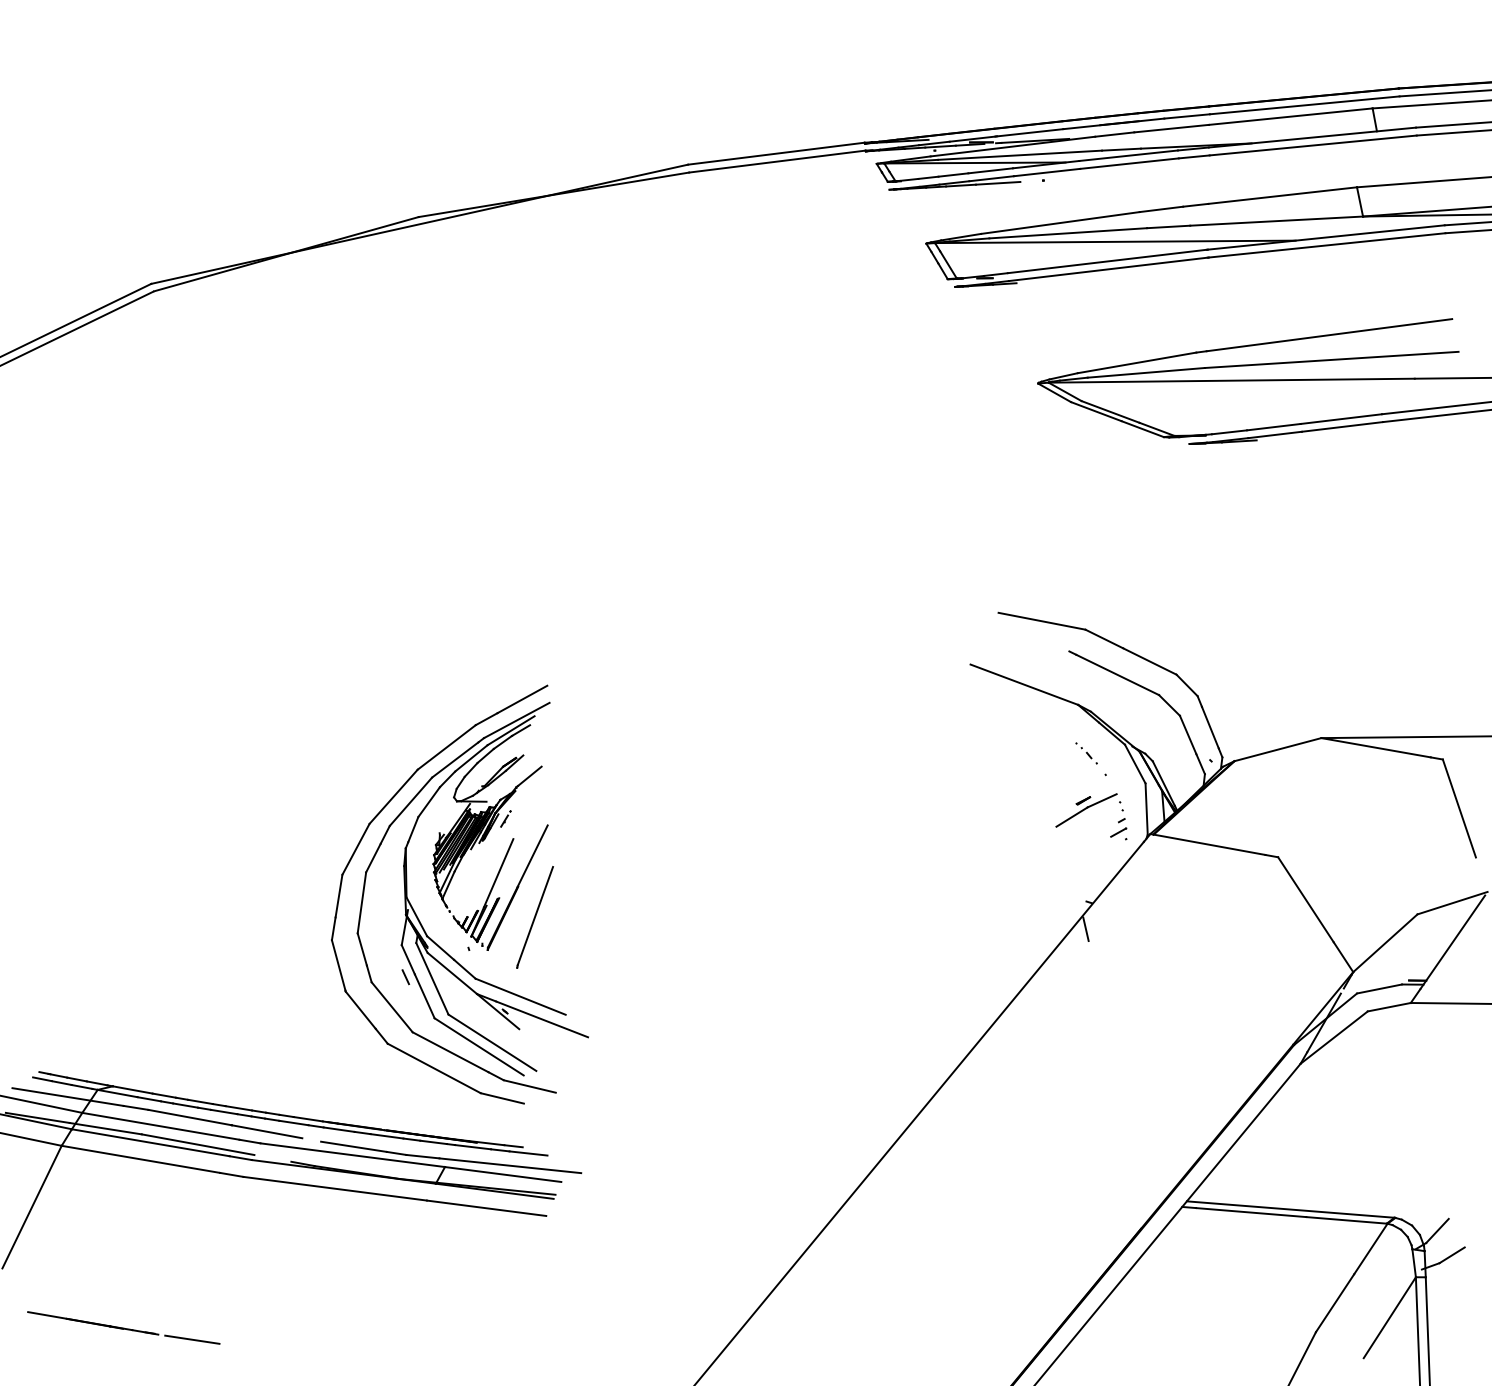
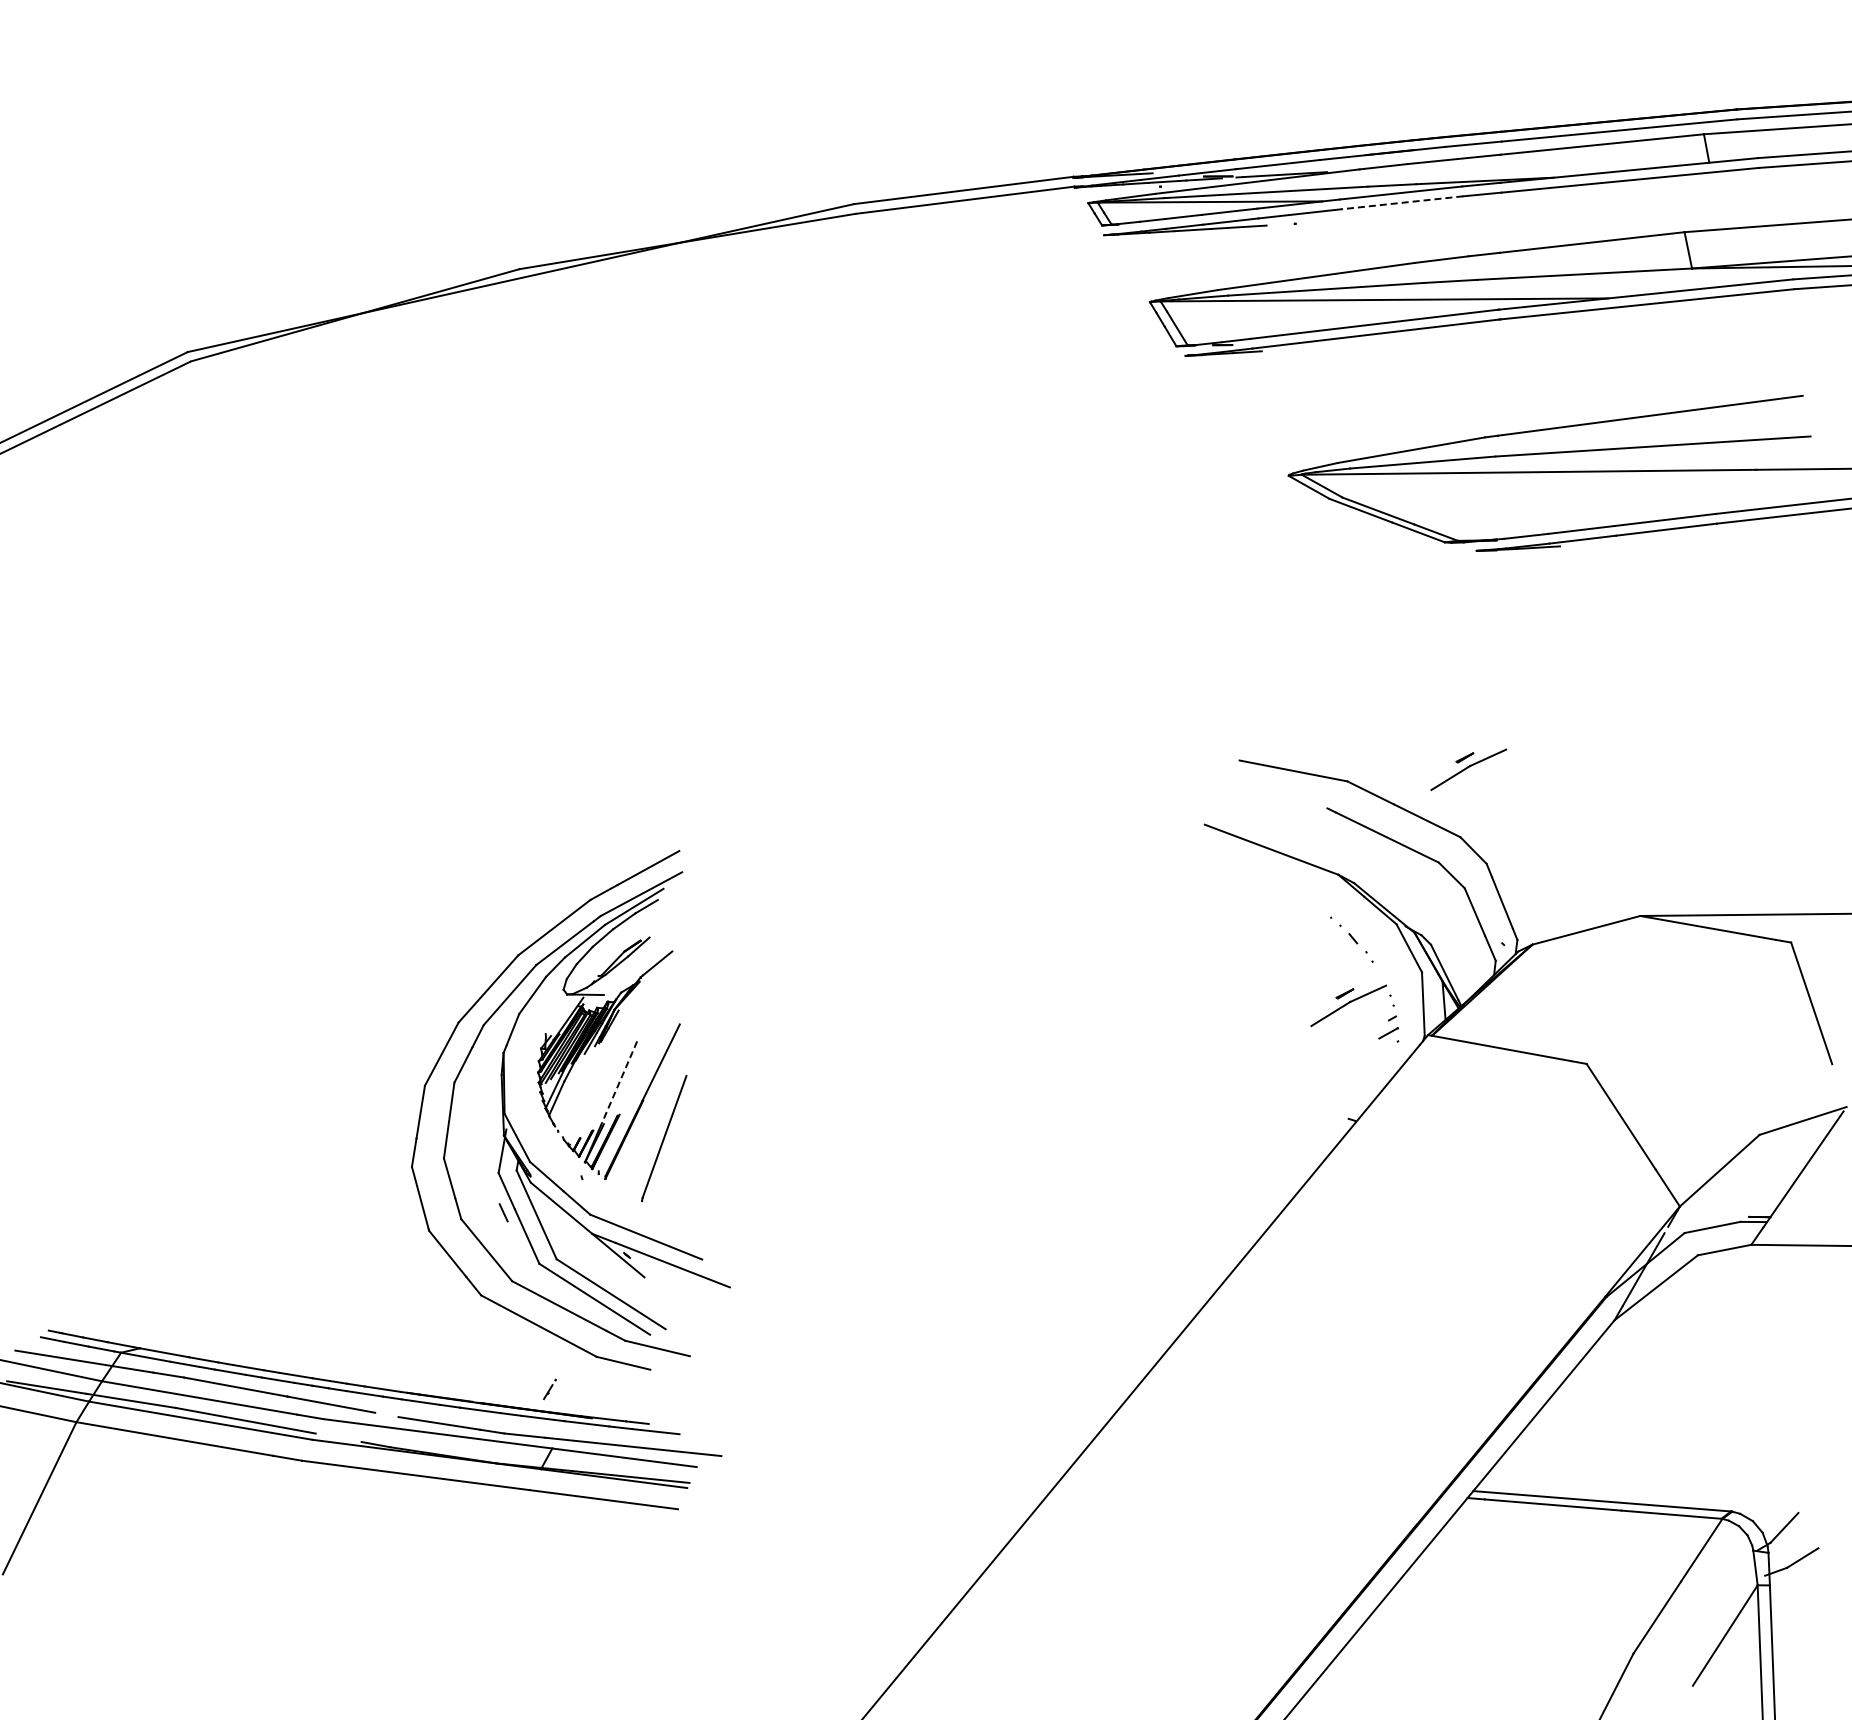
line: (1129, 163) -> (1402, 202), solid -> dashed
part: (1182, 620) -> (1468, 769), added
part: (1086, 753) -> (1348, 934), size x1.4
part: (505, 819) -> (549, 1389), moved
line: (498, 873) -> (618, 1084), solid -> dashed
line: (1085, 928) -> (1347, 1152), removed
part: (123, 1327) -> (153, 1647), removed

